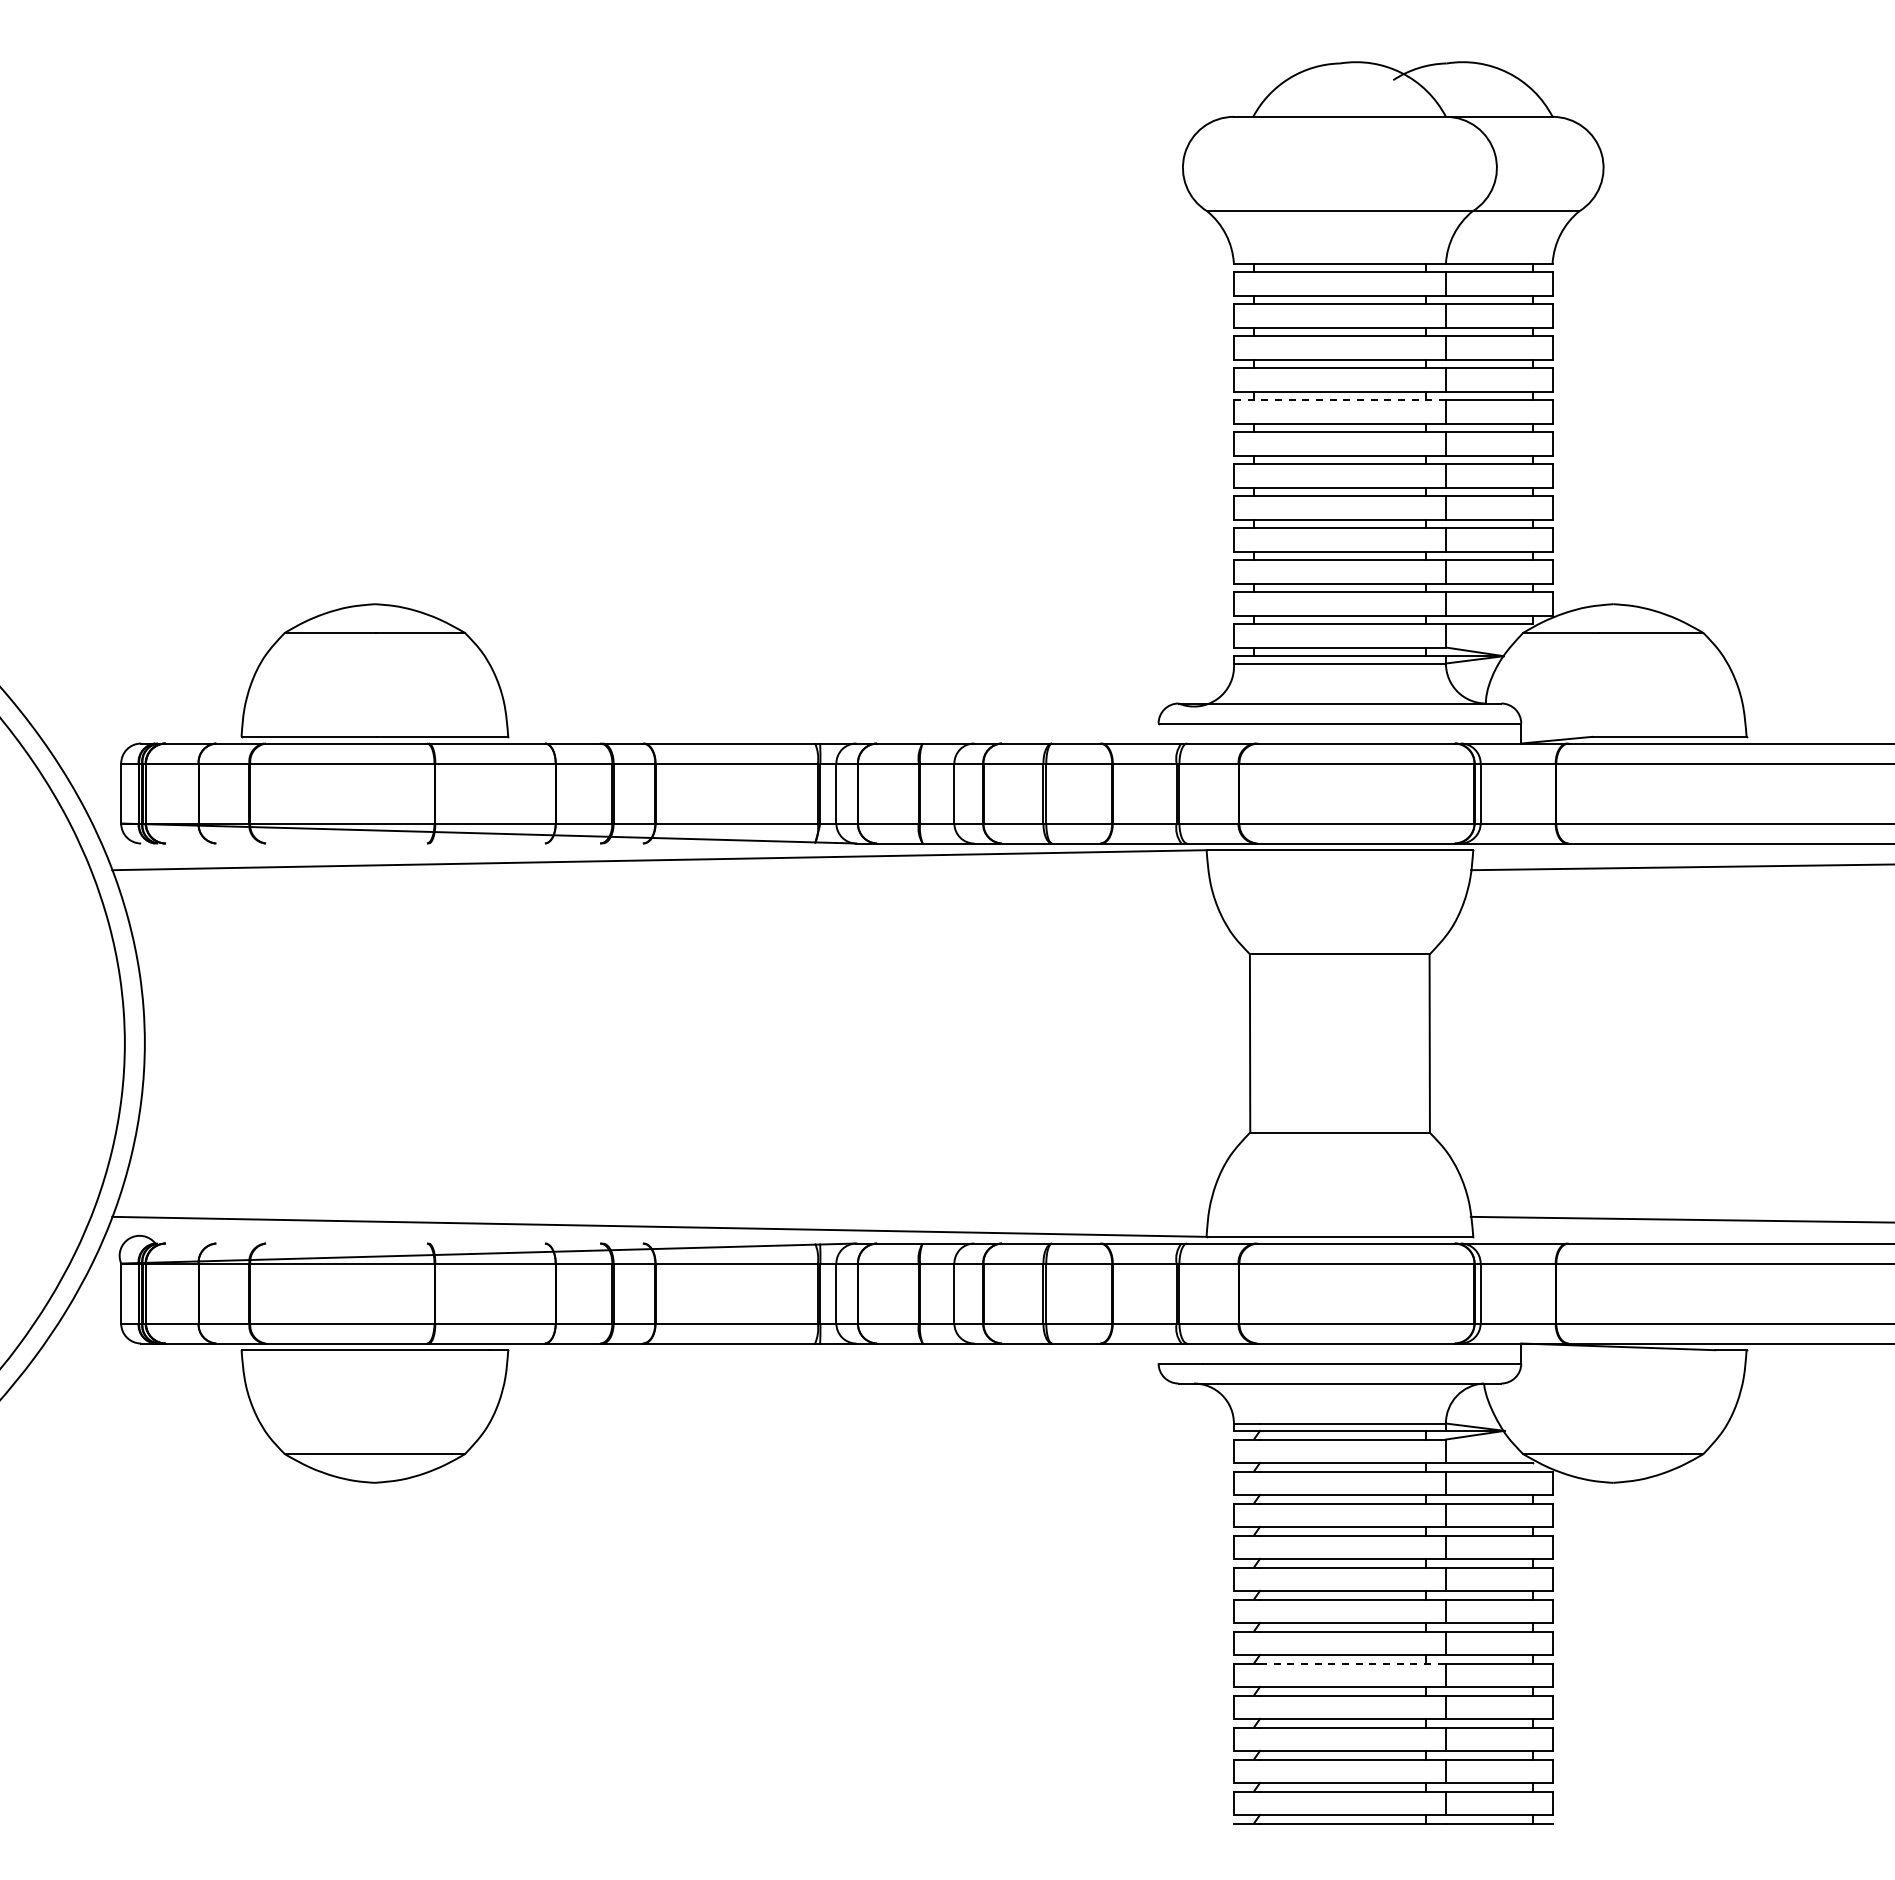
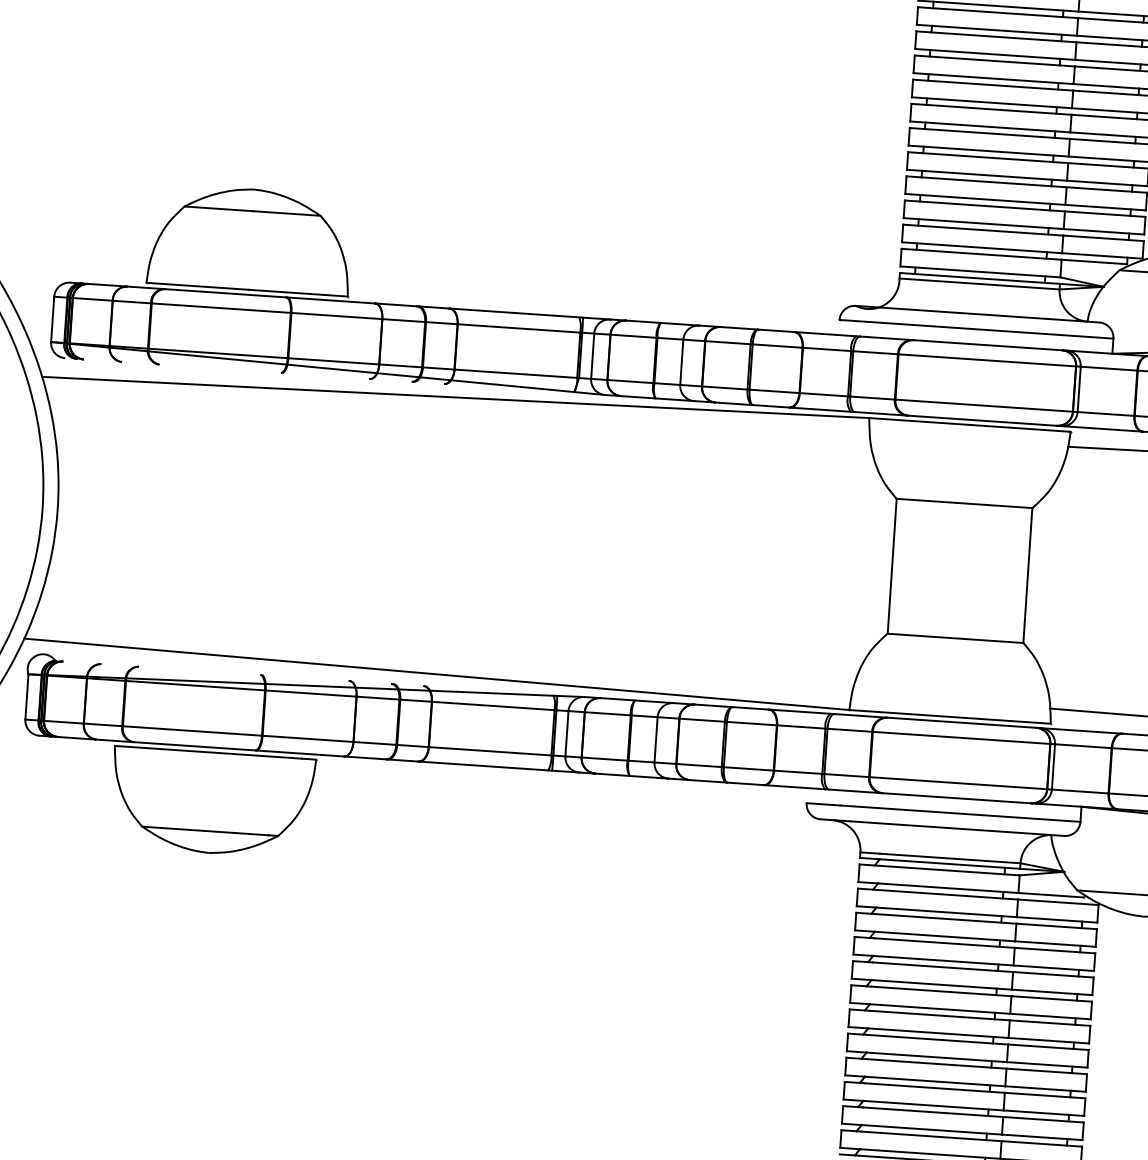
line: (1339, 400) -> (992, 85), dashed -> solid
line: (1352, 1663) -> (937, 1039), dashed -> solid

